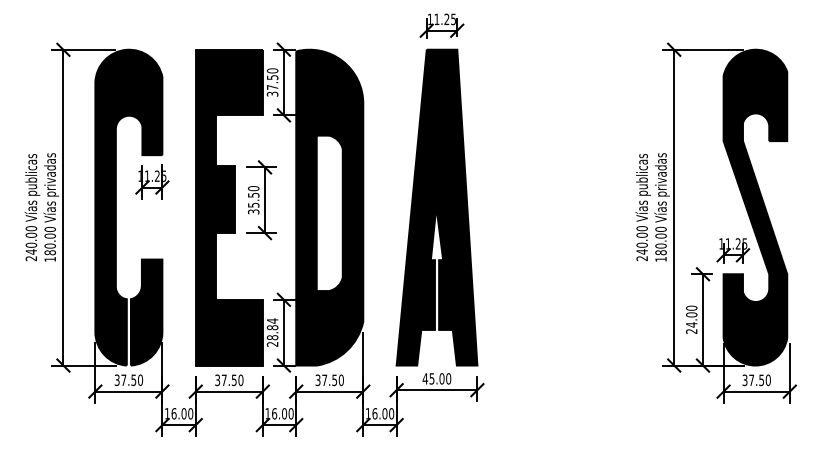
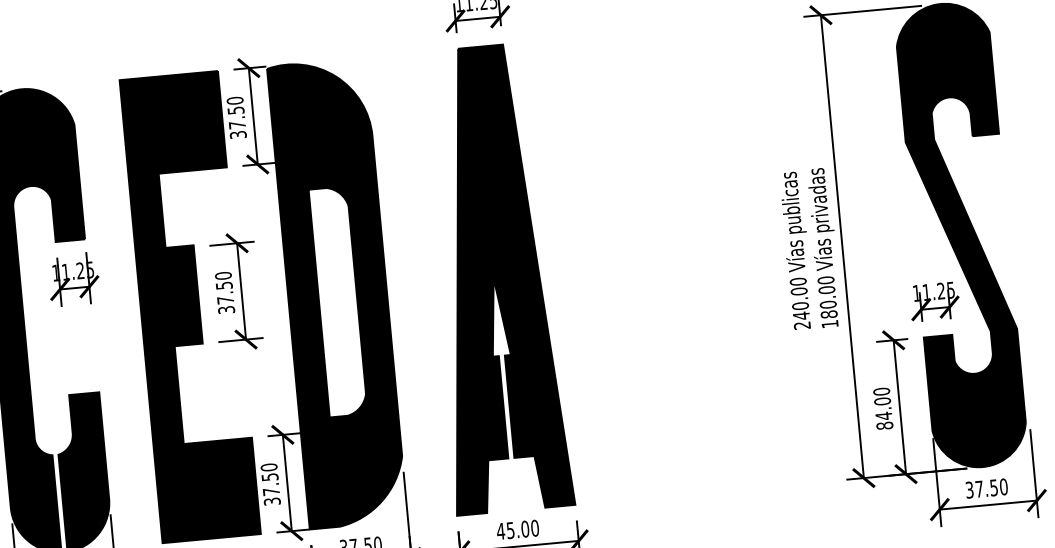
text: (253, 204) -> (225, 299), 35.50 -> 37.50
text: (691, 331) -> (884, 425), 24.00 -> 84.00
text: (272, 332) -> (270, 484), 28.84 -> 37.50

